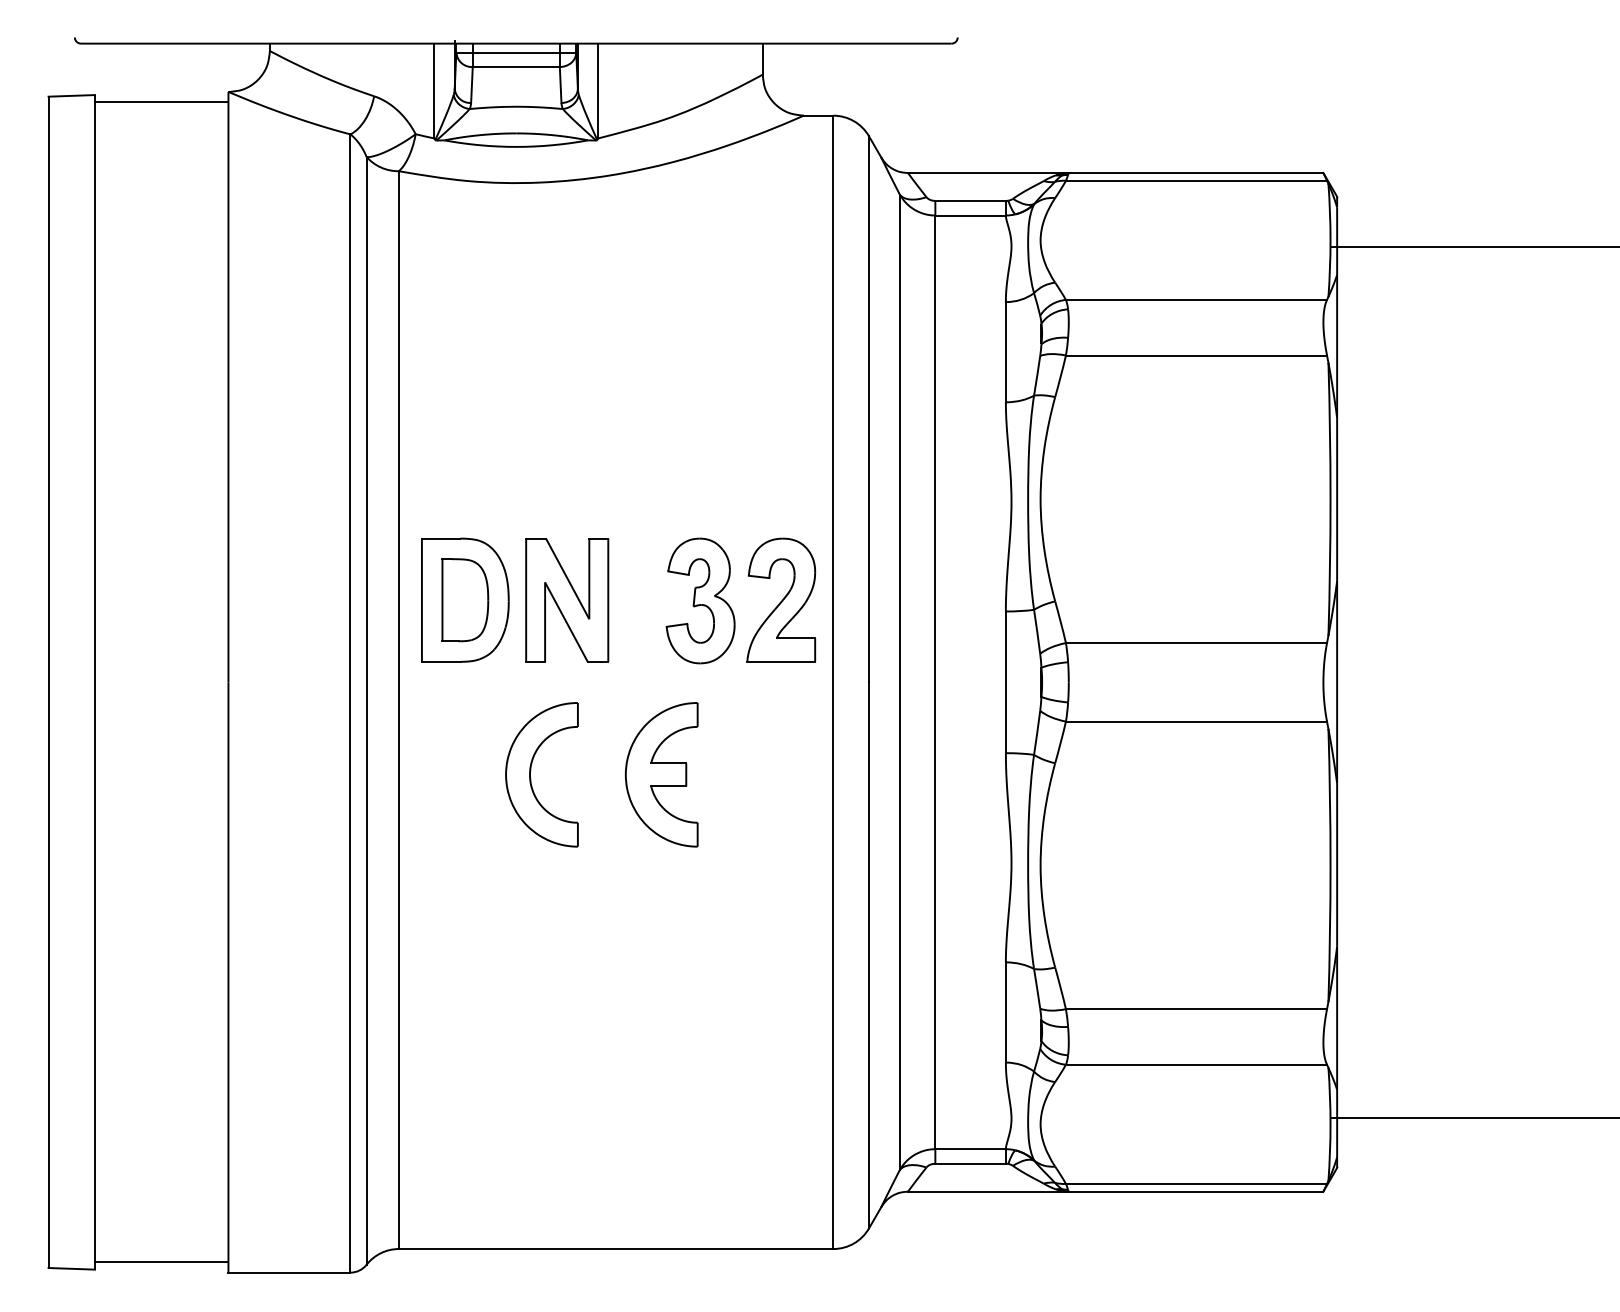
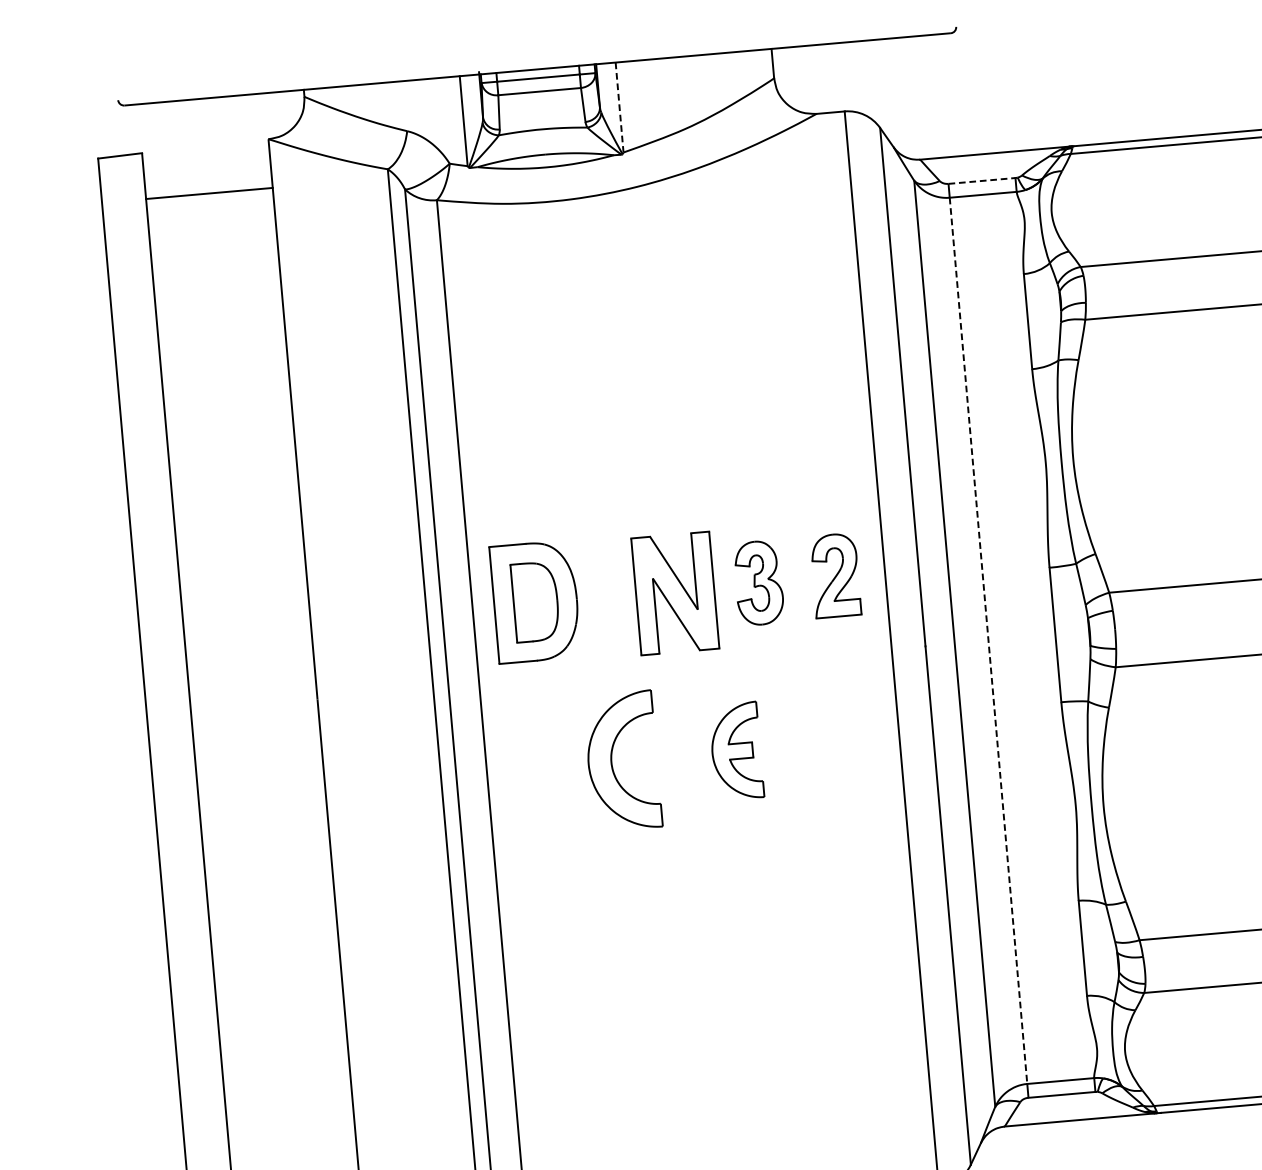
line: (598, 91) -> (619, 107), solid -> dashed
line: (161, 102) -> (209, 193), moved
line: (971, 200) -> (982, 180), solid -> dashed
part: (781, 599) -> (835, 574), size x0.7
part: (567, 600) -> (675, 593), moved
part: (700, 600) -> (758, 582), size x0.7
line: (935, 682) -> (988, 640), solid -> dashed
part: (661, 774) -> (736, 751), size x0.7

